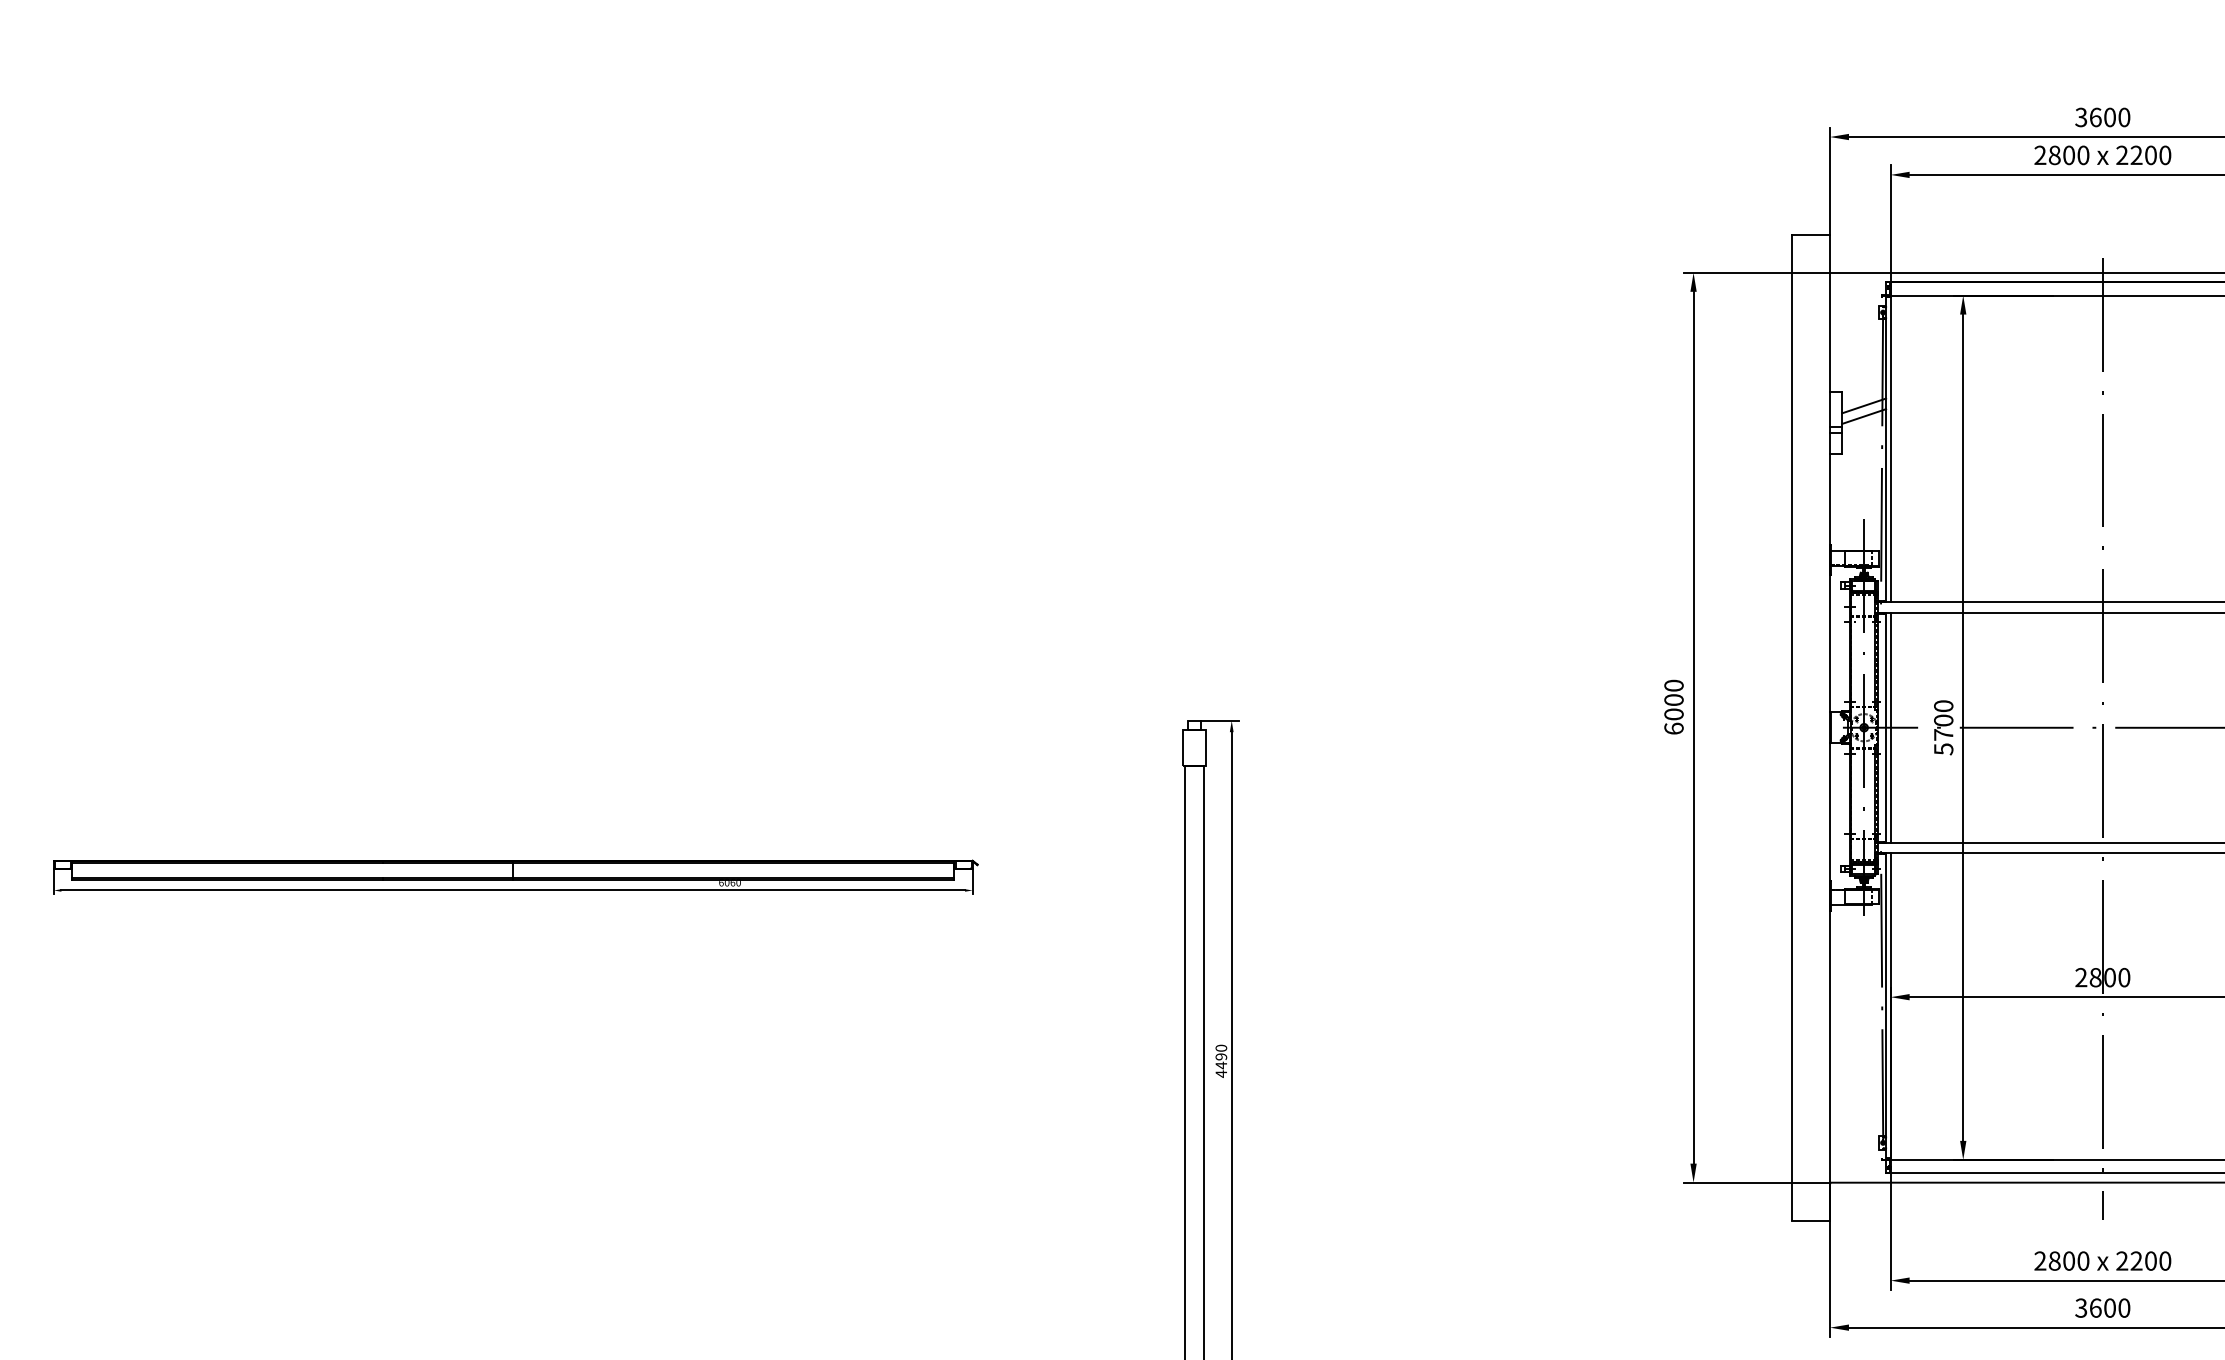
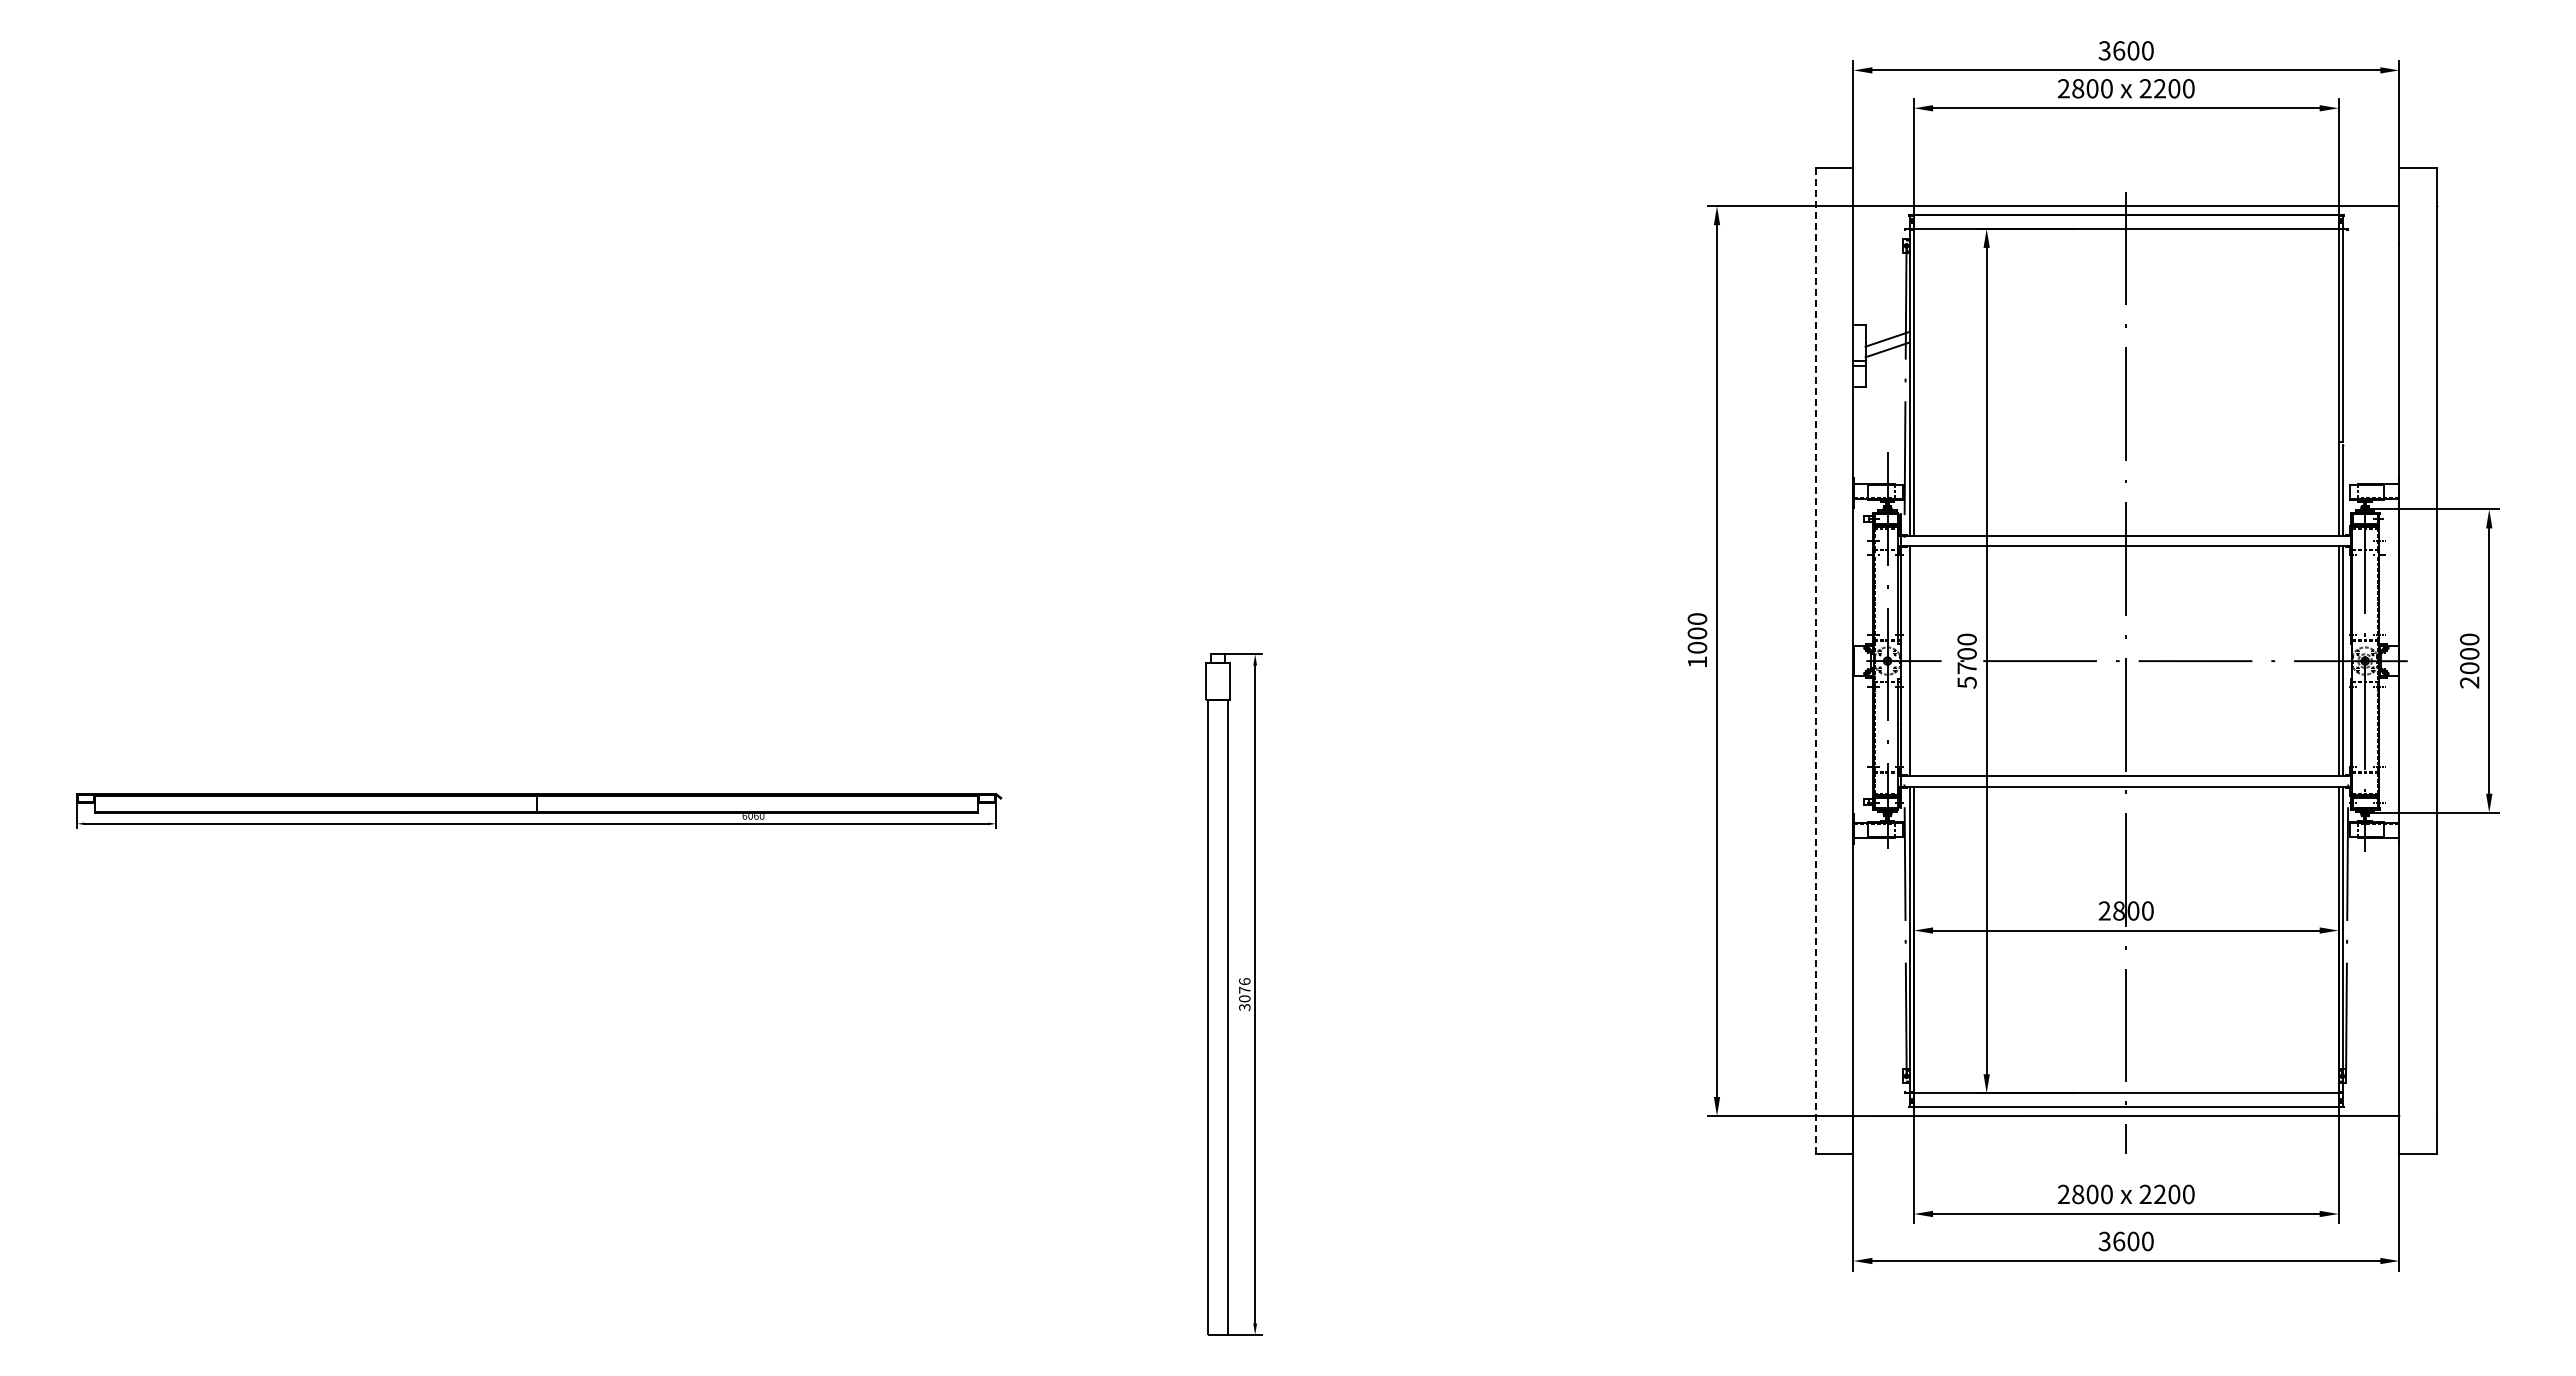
text: (1674, 728) -> (1697, 661), 6000 -> 1000
line: (1792, 728) -> (1815, 661), solid -> dashed
line: (1891, 728) -> (1914, 661), removed
text: (1221, 1061) -> (1244, 994), 4490 -> 3076

